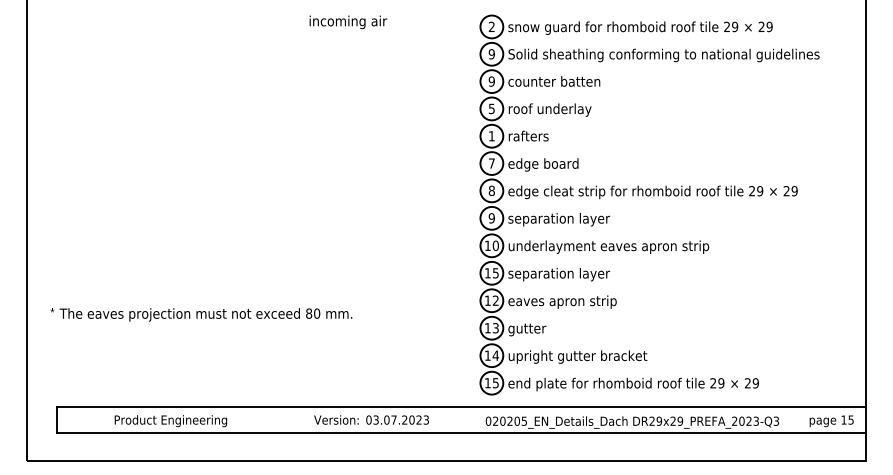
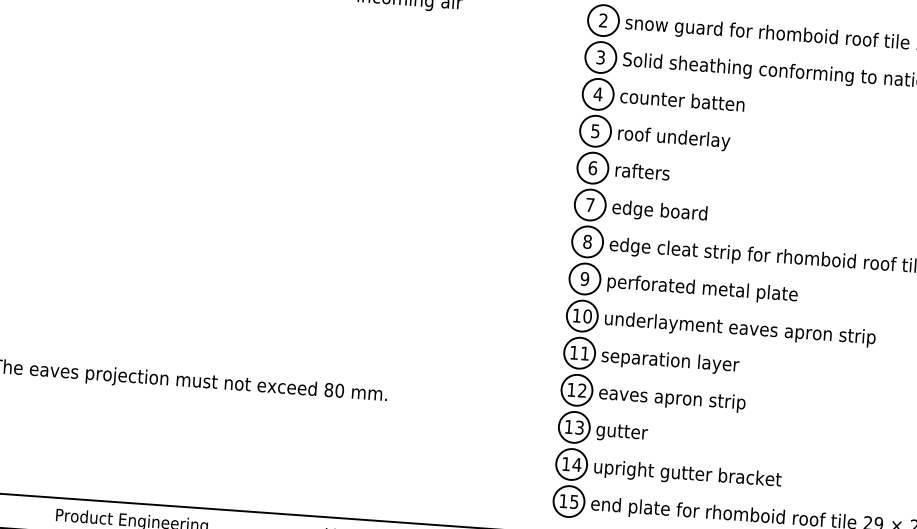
text: (491, 54) -> (600, 57), 9 -> 3
text: (491, 81) -> (597, 94), 9 -> 4
text: (491, 136) -> (592, 168), 1 -> 6
text: (578, 219) -> (701, 288), separation layer -> perforated metal plate
text: (495, 273) -> (584, 353), 15 -> 11

